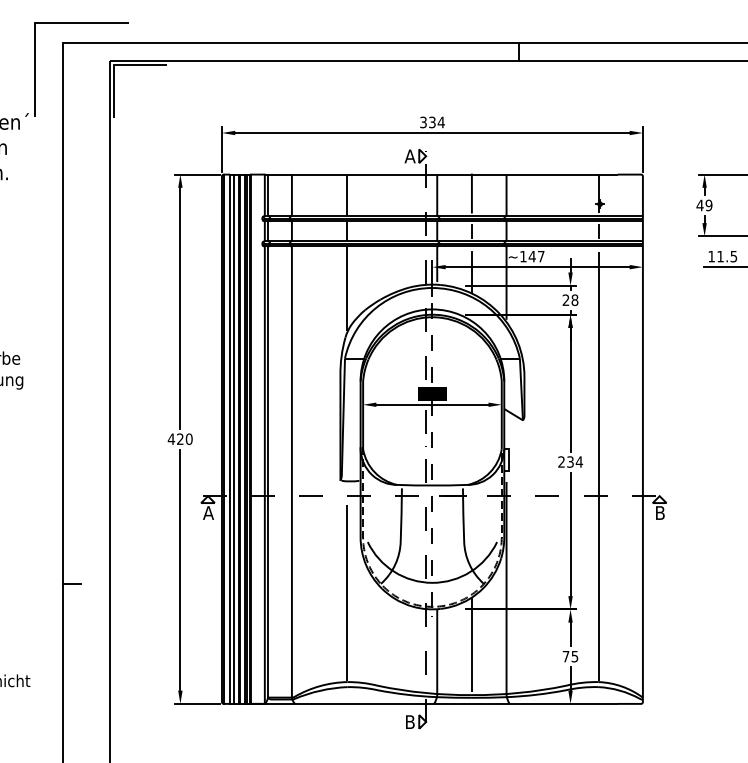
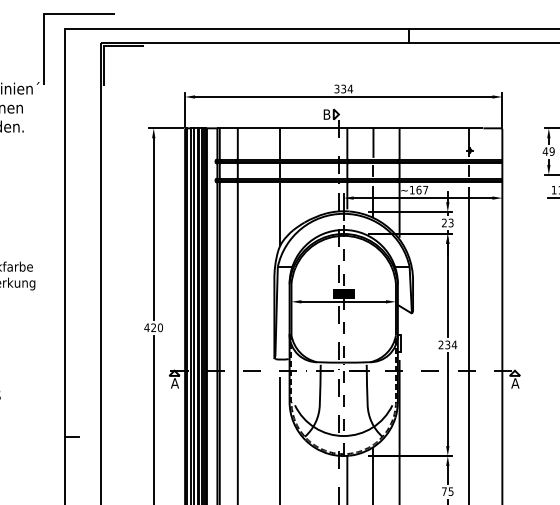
text: (409, 156) -> (326, 114), A -> B
text: (531, 256) -> (418, 190), ~147 -> ~167
text: (574, 299) -> (450, 222), 28 -> 23
text: (659, 512) -> (514, 383), B -> A

